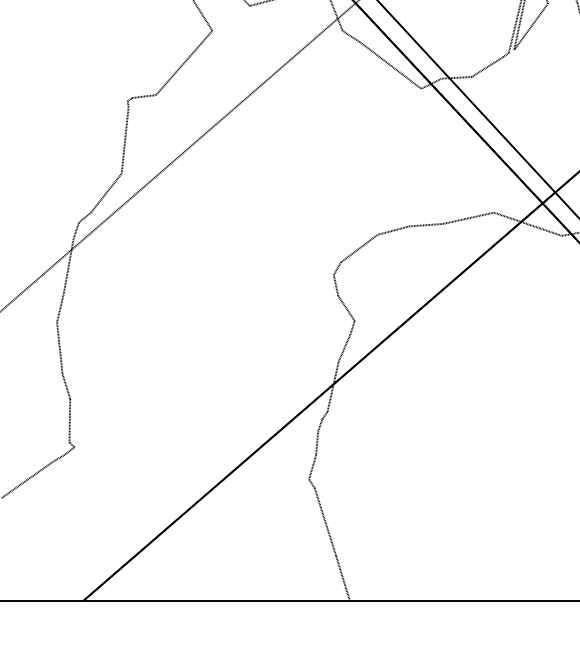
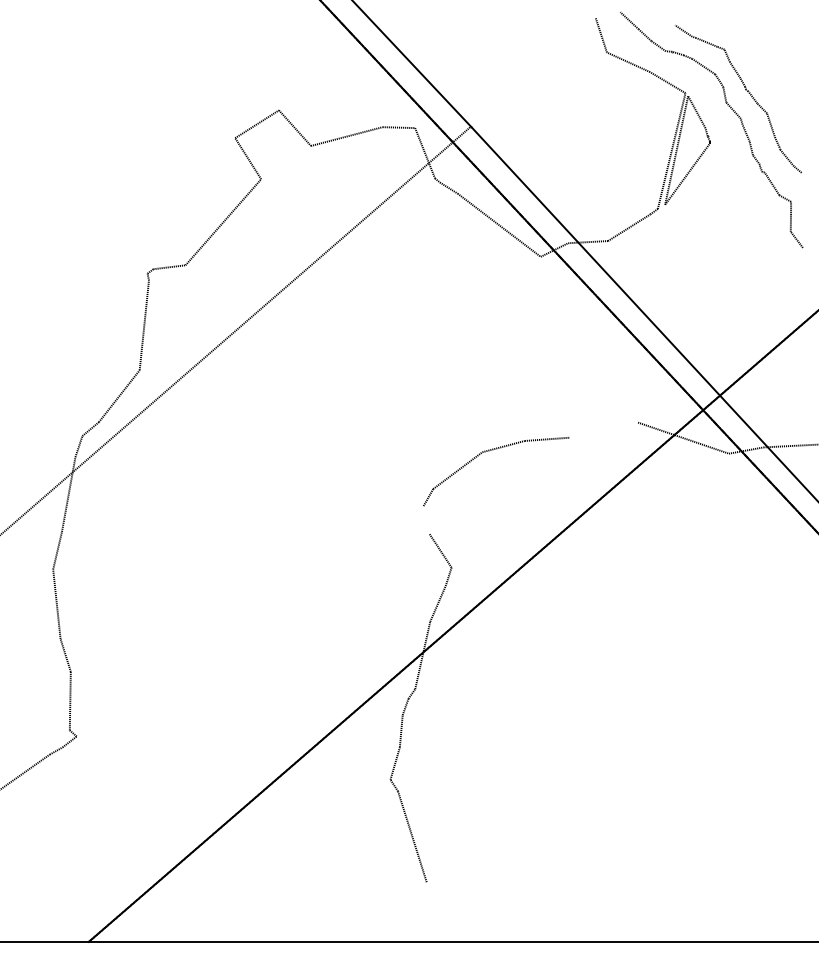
line: (468, 217) -> (603, 429), removed
line: (335, 285) -> (426, 519), removed
line: (342, 577) -> (435, 911), removed

